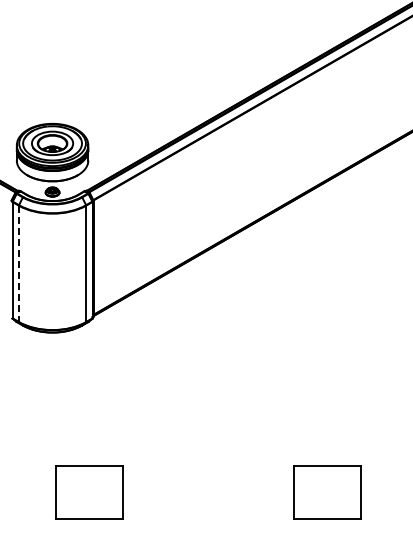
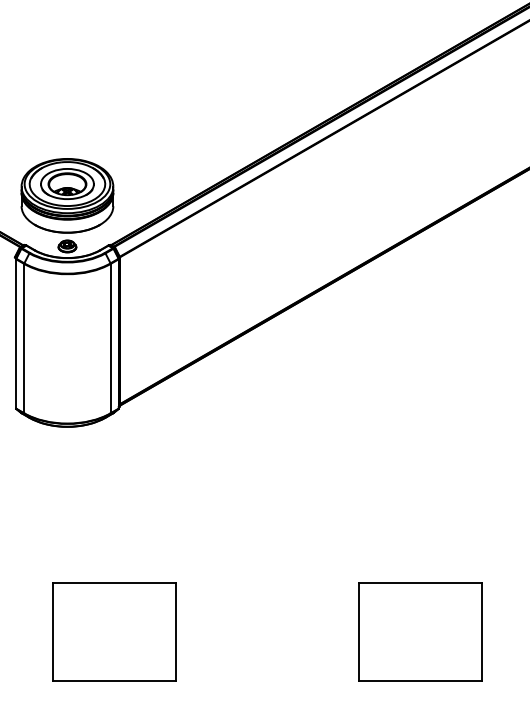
line: (18, 264) -> (23, 339), dashed -> solid
part: (89, 492) -> (114, 632), size x1.43
part: (327, 492) -> (420, 632), size x1.43

